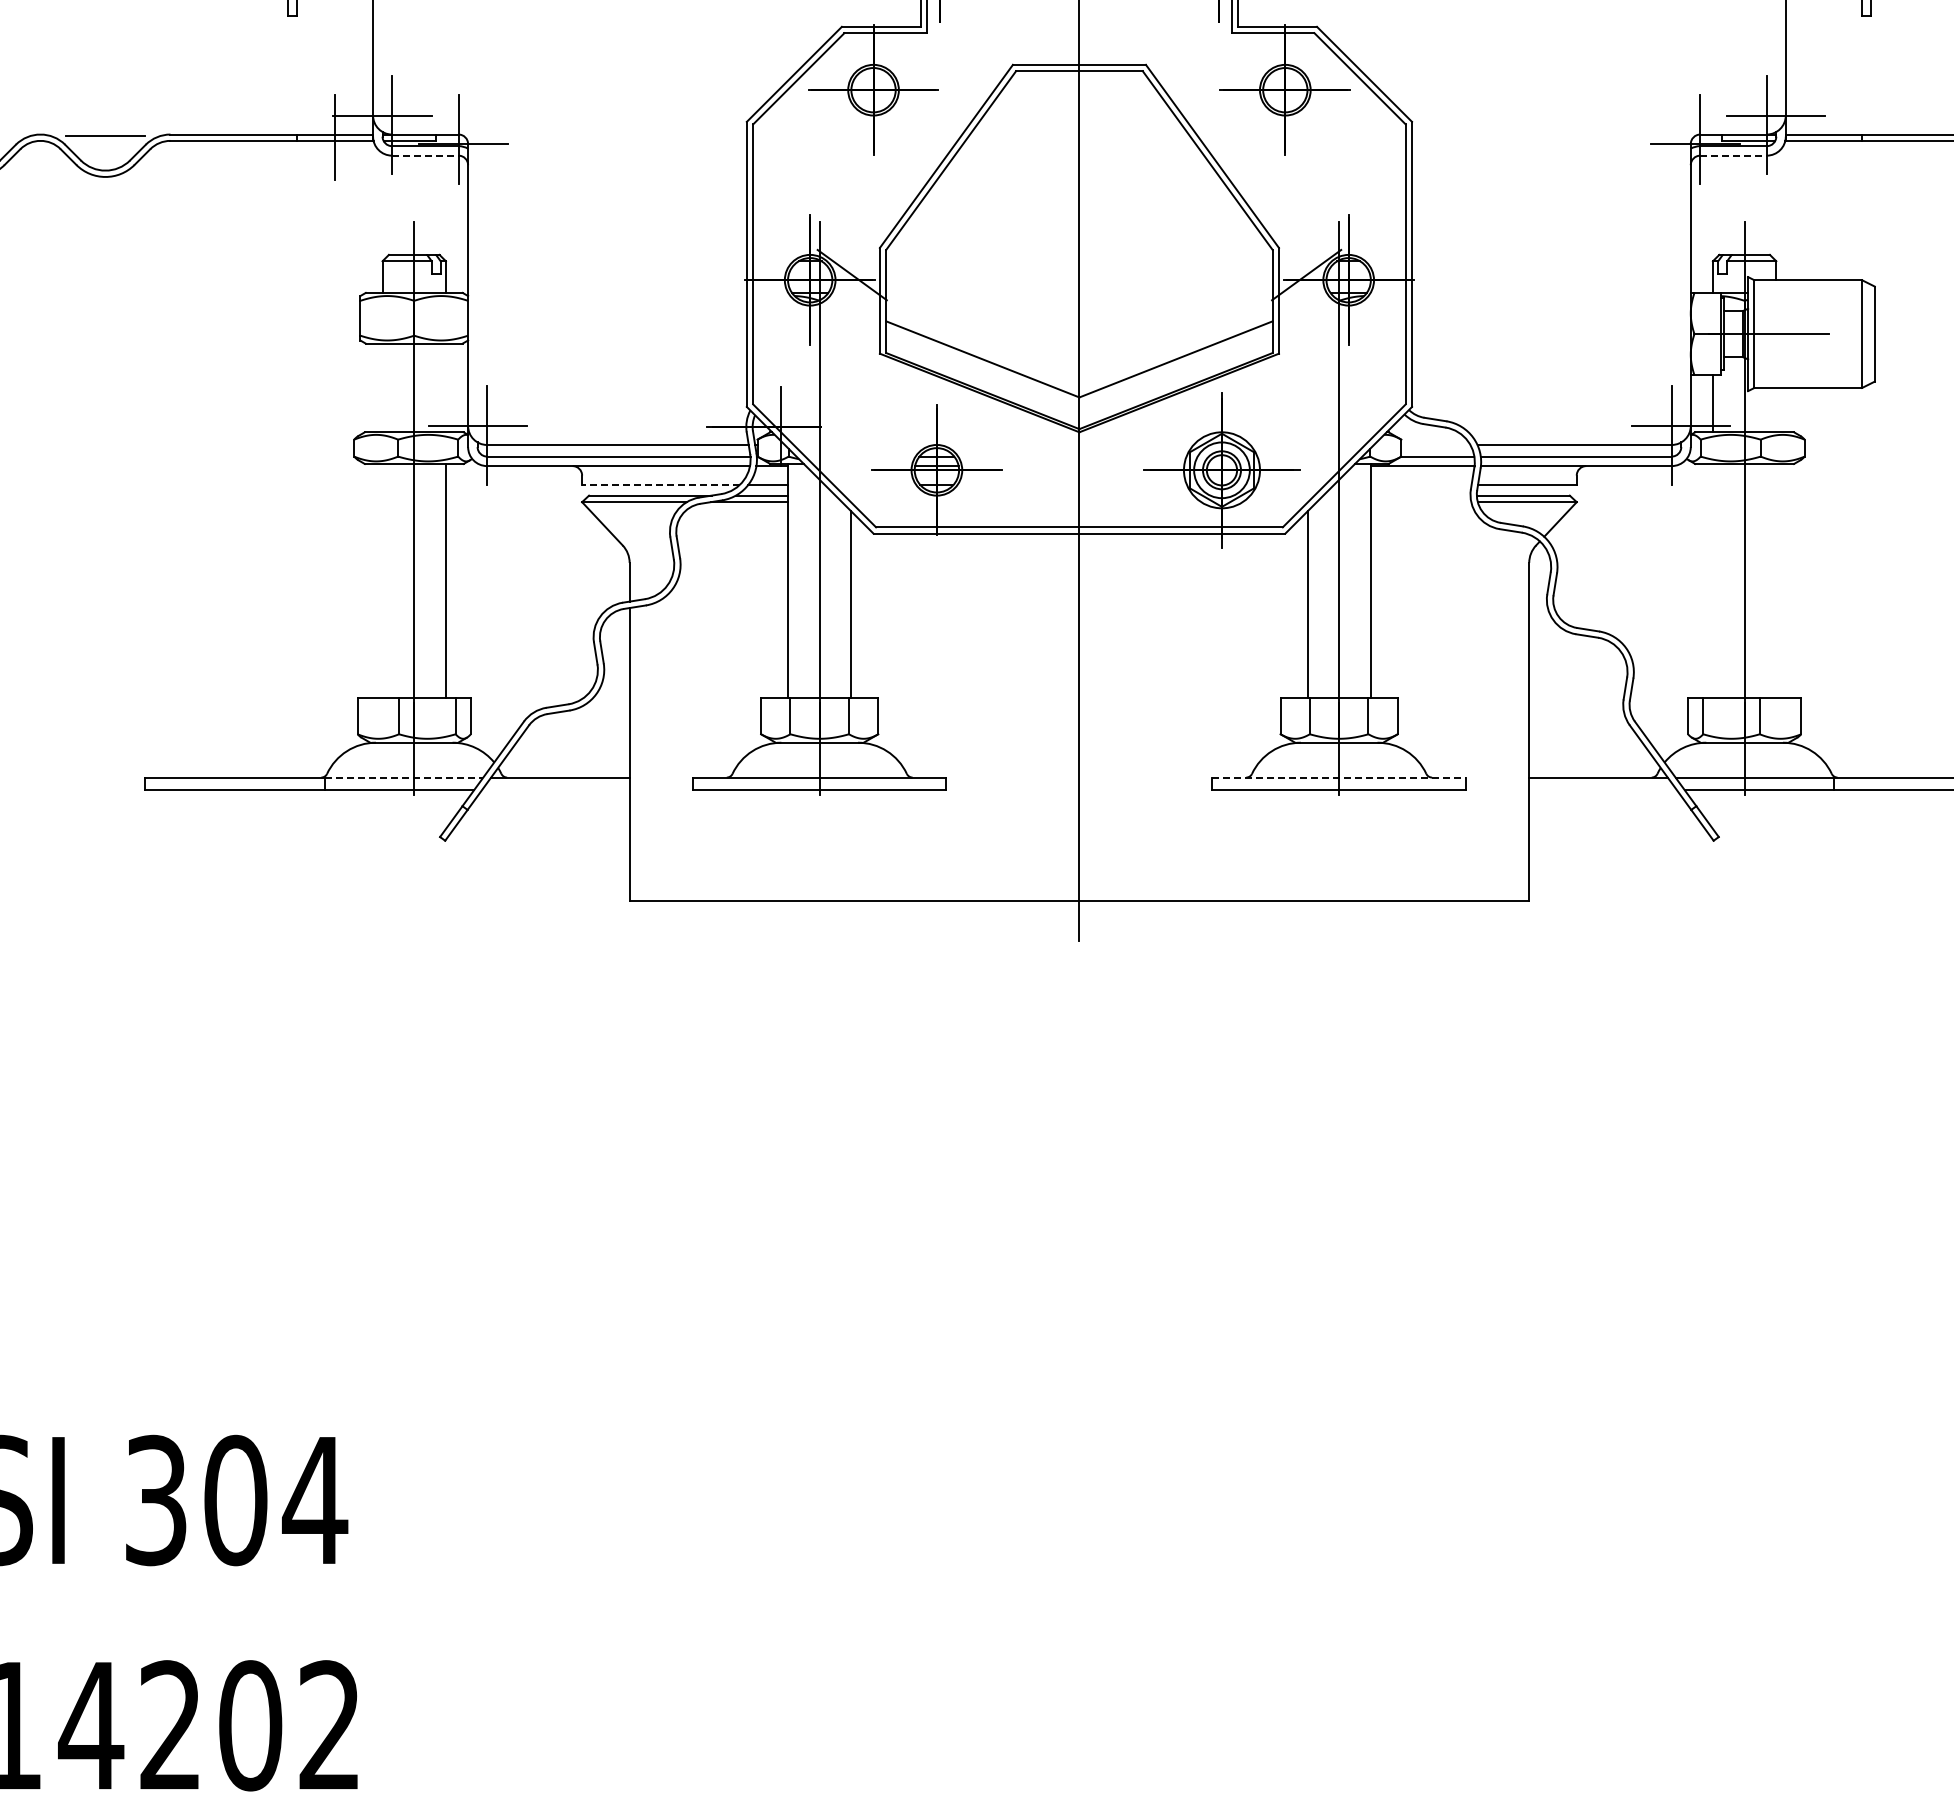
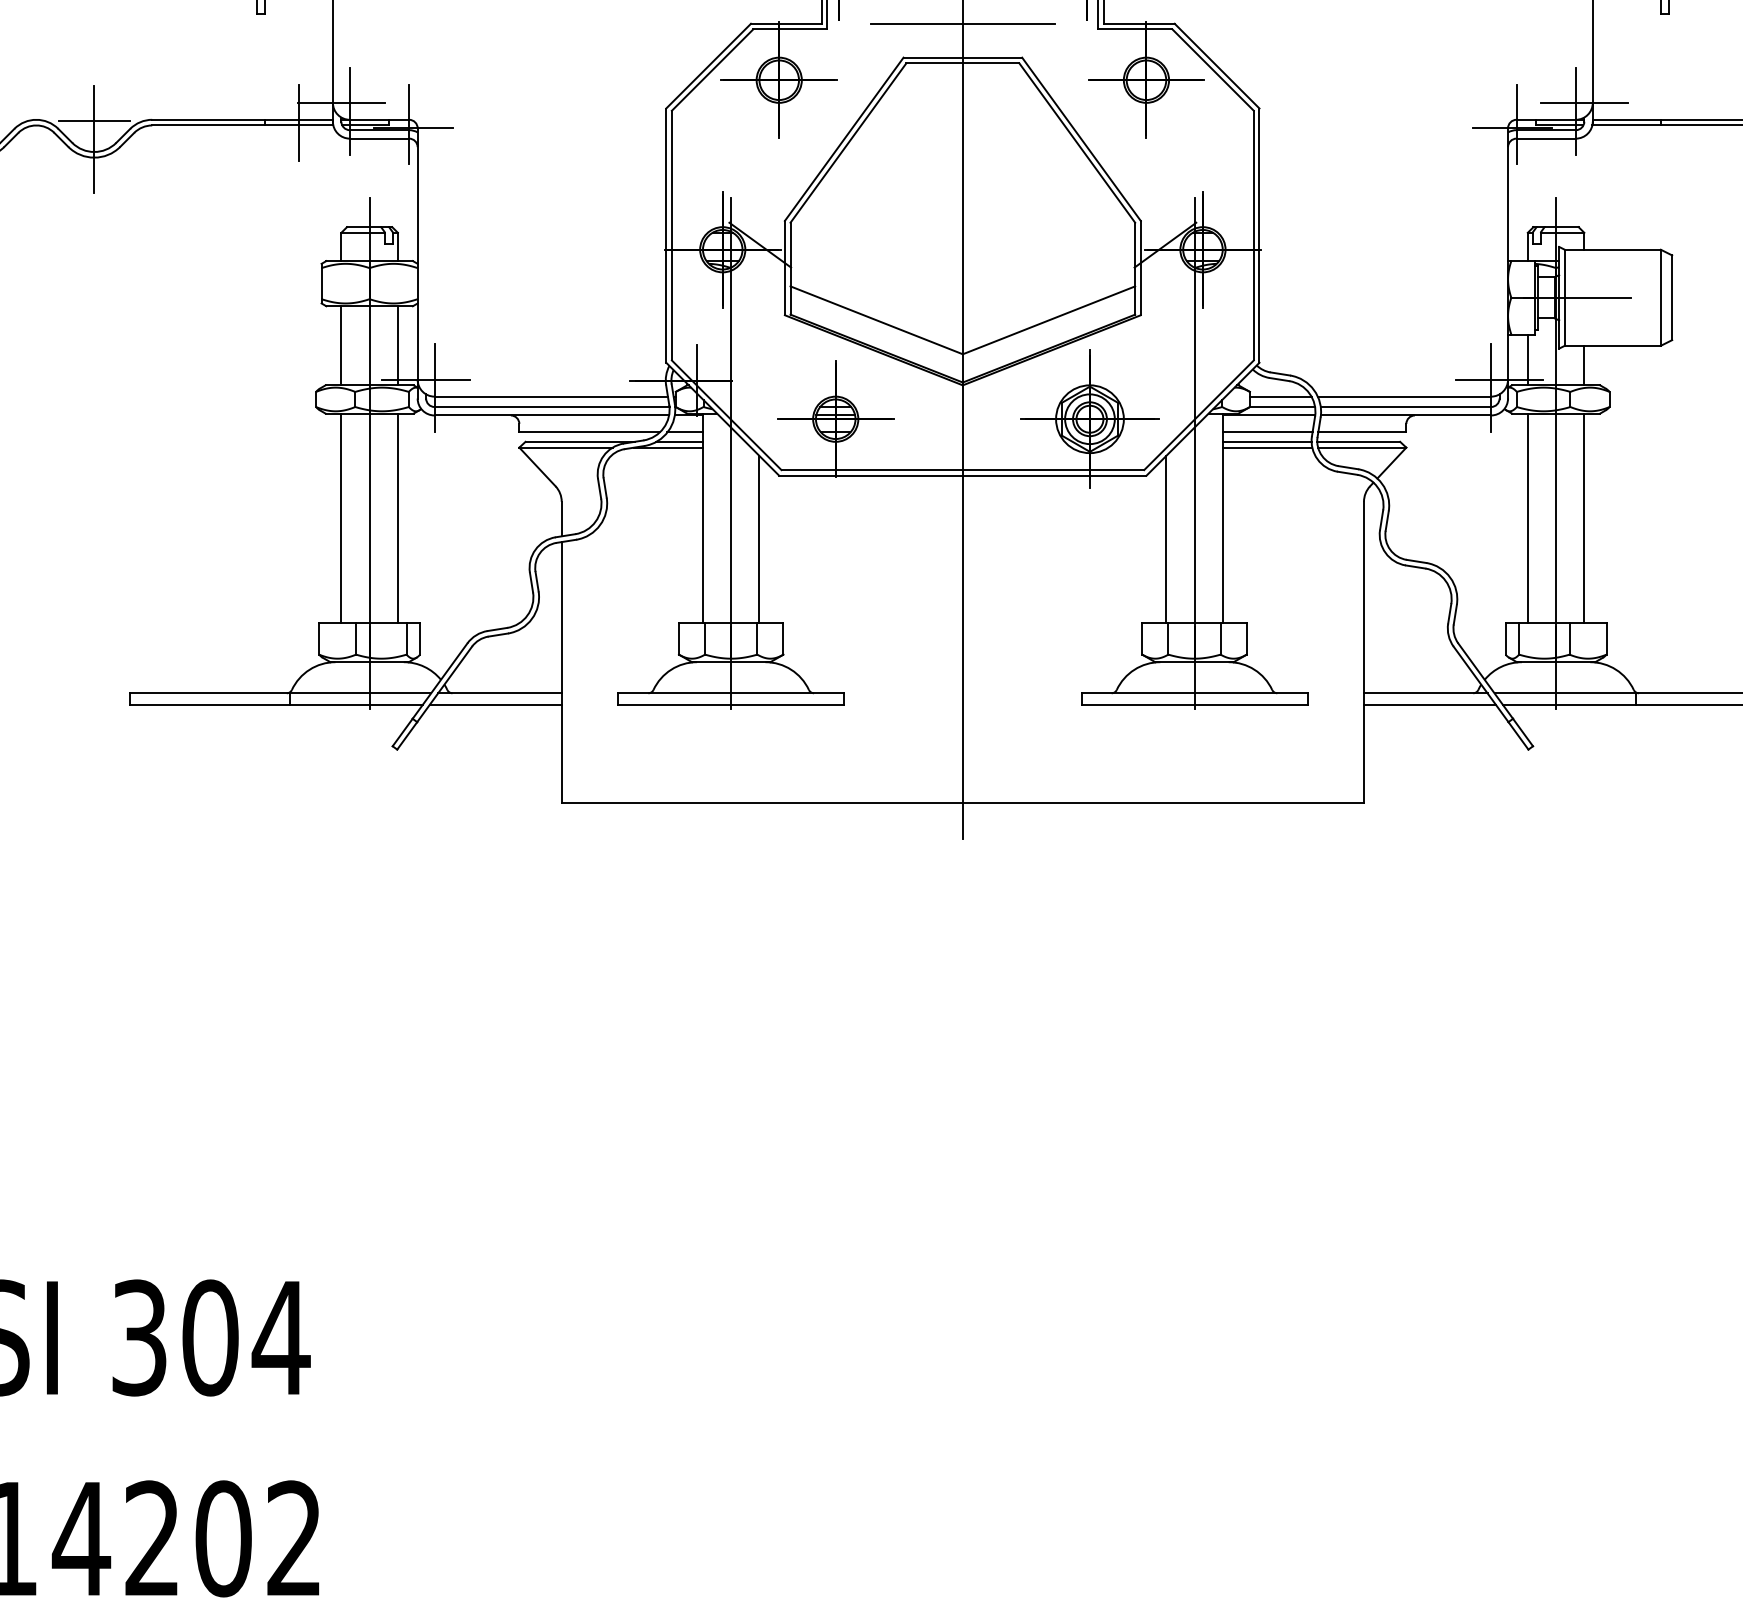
line: (1079, 26) -> (962, 23), added
line: (425, 155) -> (379, 138), dashed -> solid
line: (1734, 155) -> (1547, 138), dashed -> solid
line: (105, 156) -> (94, 139), added
line: (382, 387) -> (341, 345), added
line: (445, 387) -> (397, 345), added
line: (1776, 409) -> (1584, 365), added
line: (1435, 444) -> (1280, 396), added
line: (660, 485) -> (589, 432), dashed -> solid
line: (1420, 485) -> (1267, 432), added
line: (1420, 495) -> (1267, 441), added
line: (1420, 502) -> (1267, 447), added
line: (382, 580) -> (341, 517), added
line: (1712, 580) -> (1527, 517), added
line: (1776, 580) -> (1584, 517), added
line: (404, 777) -> (360, 693), dashed -> solid
line: (1339, 777) -> (1194, 693), dashed -> solid
line: (555, 790) -> (495, 704), added
line: (1602, 790) -> (1429, 704), added

